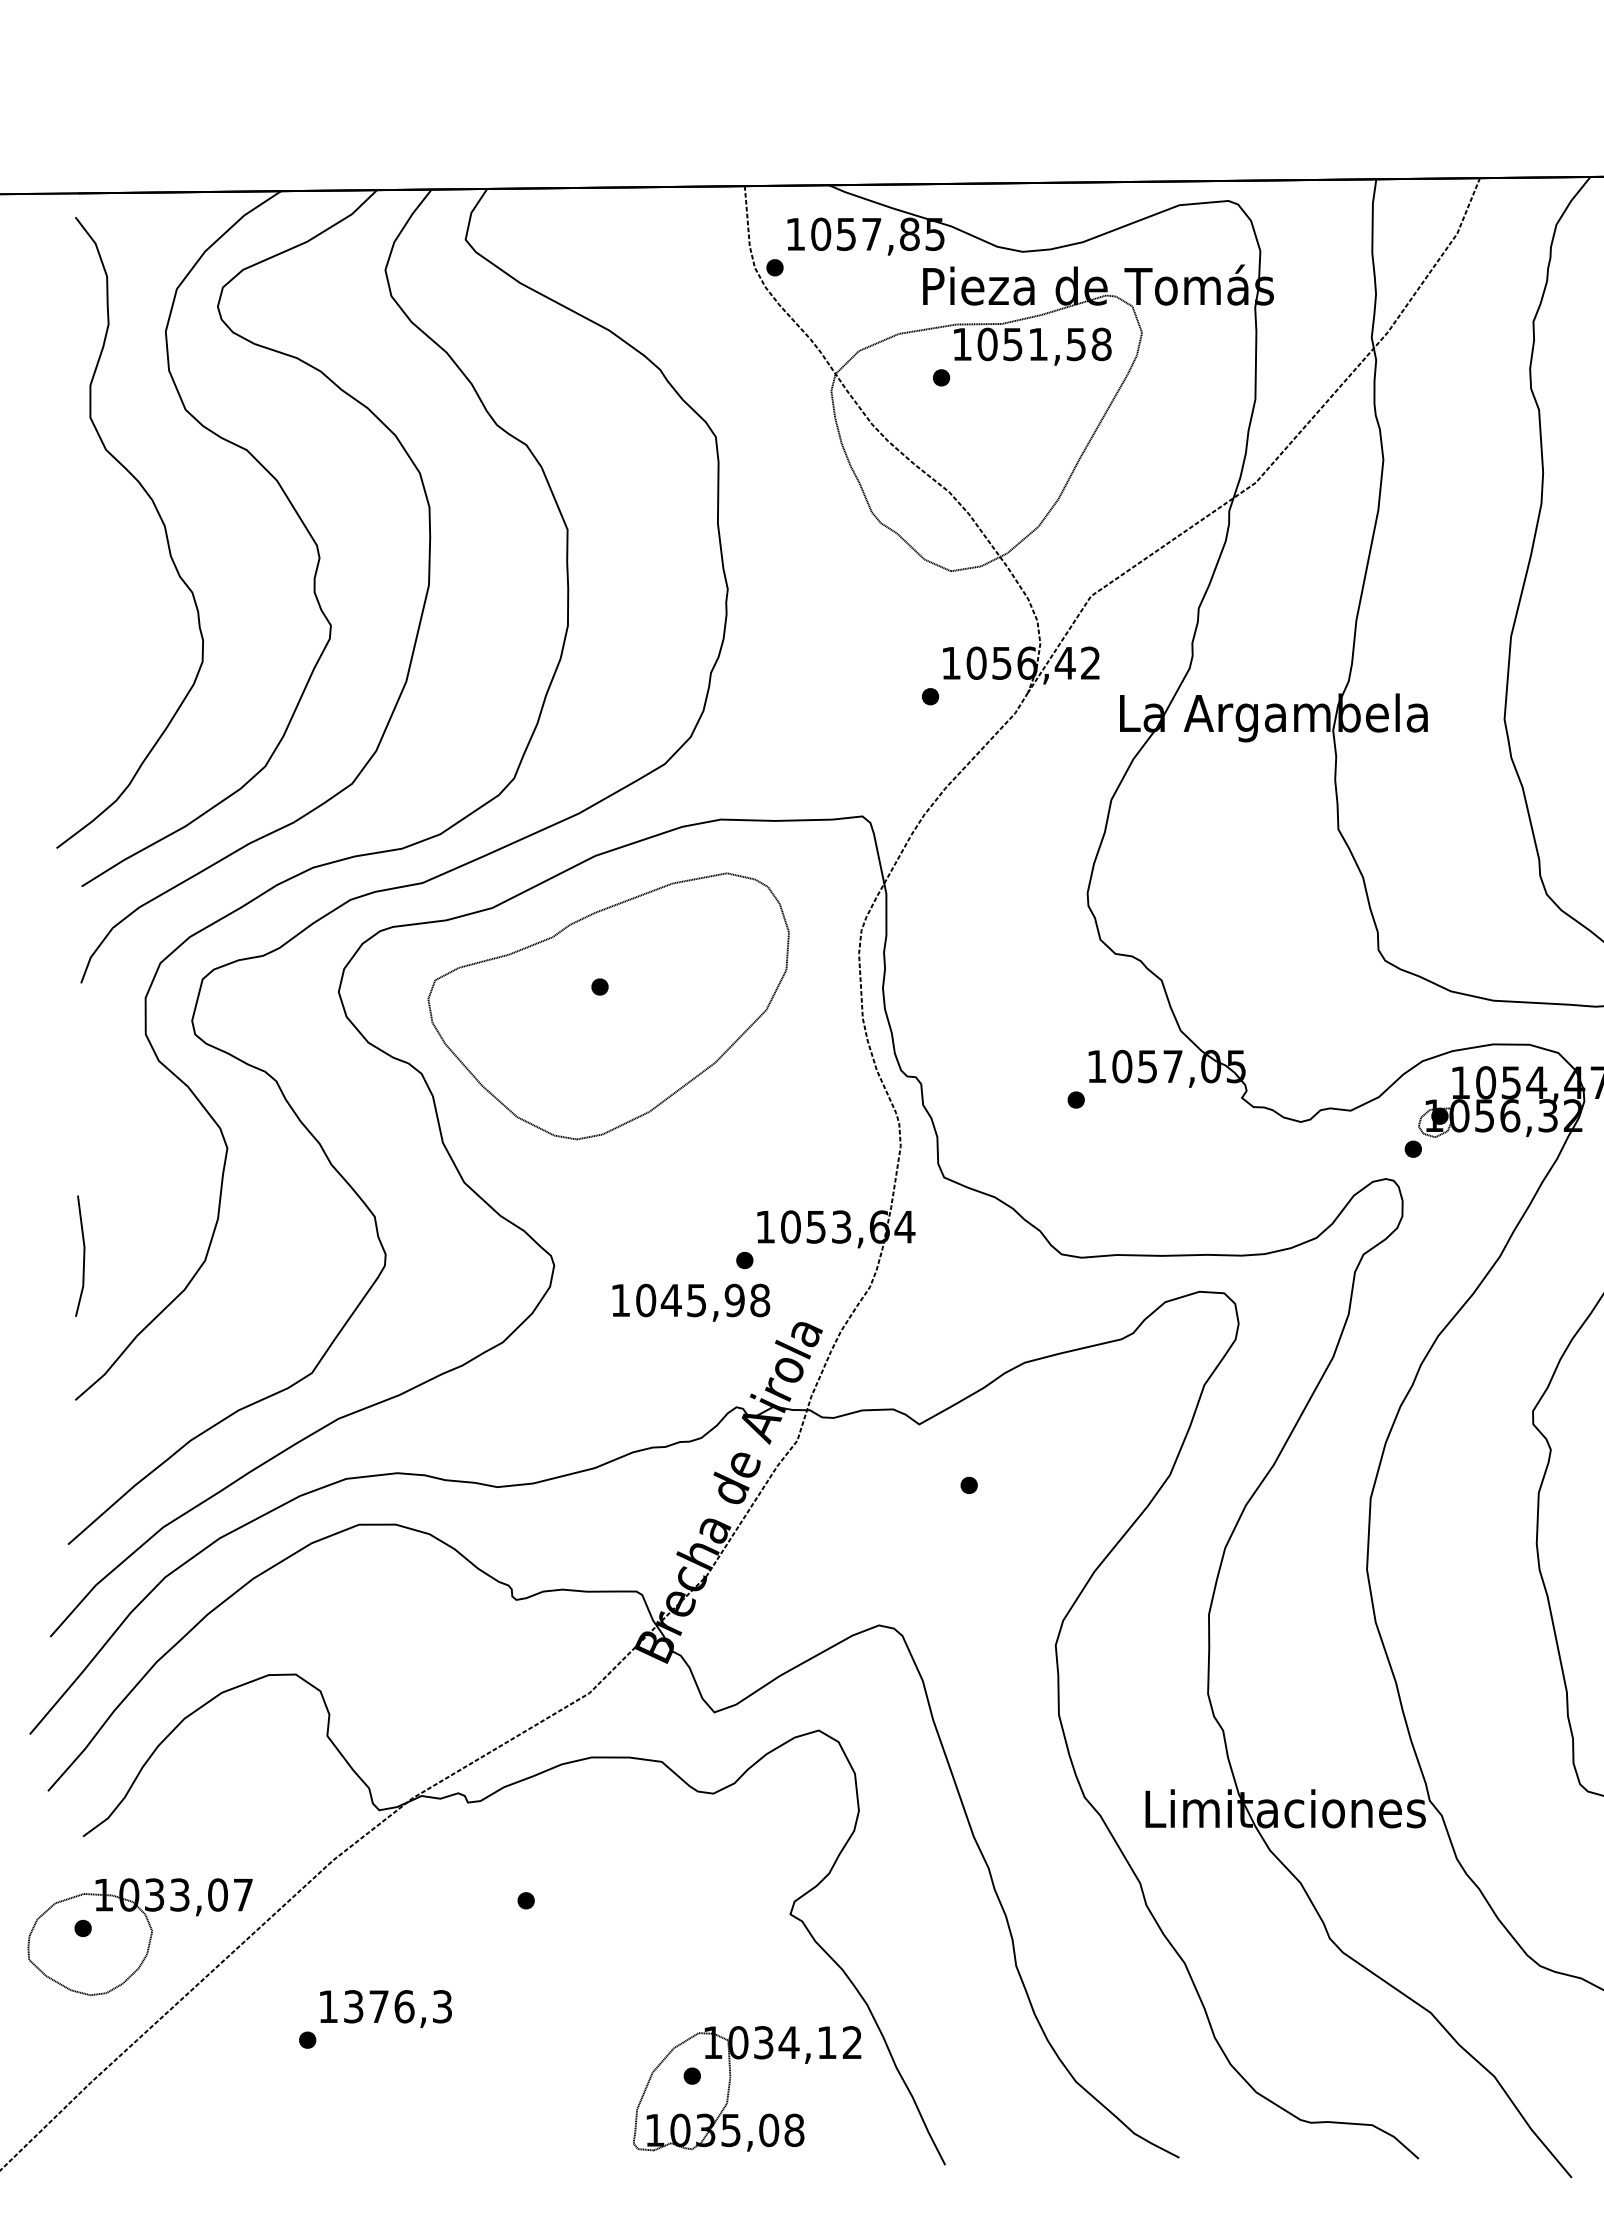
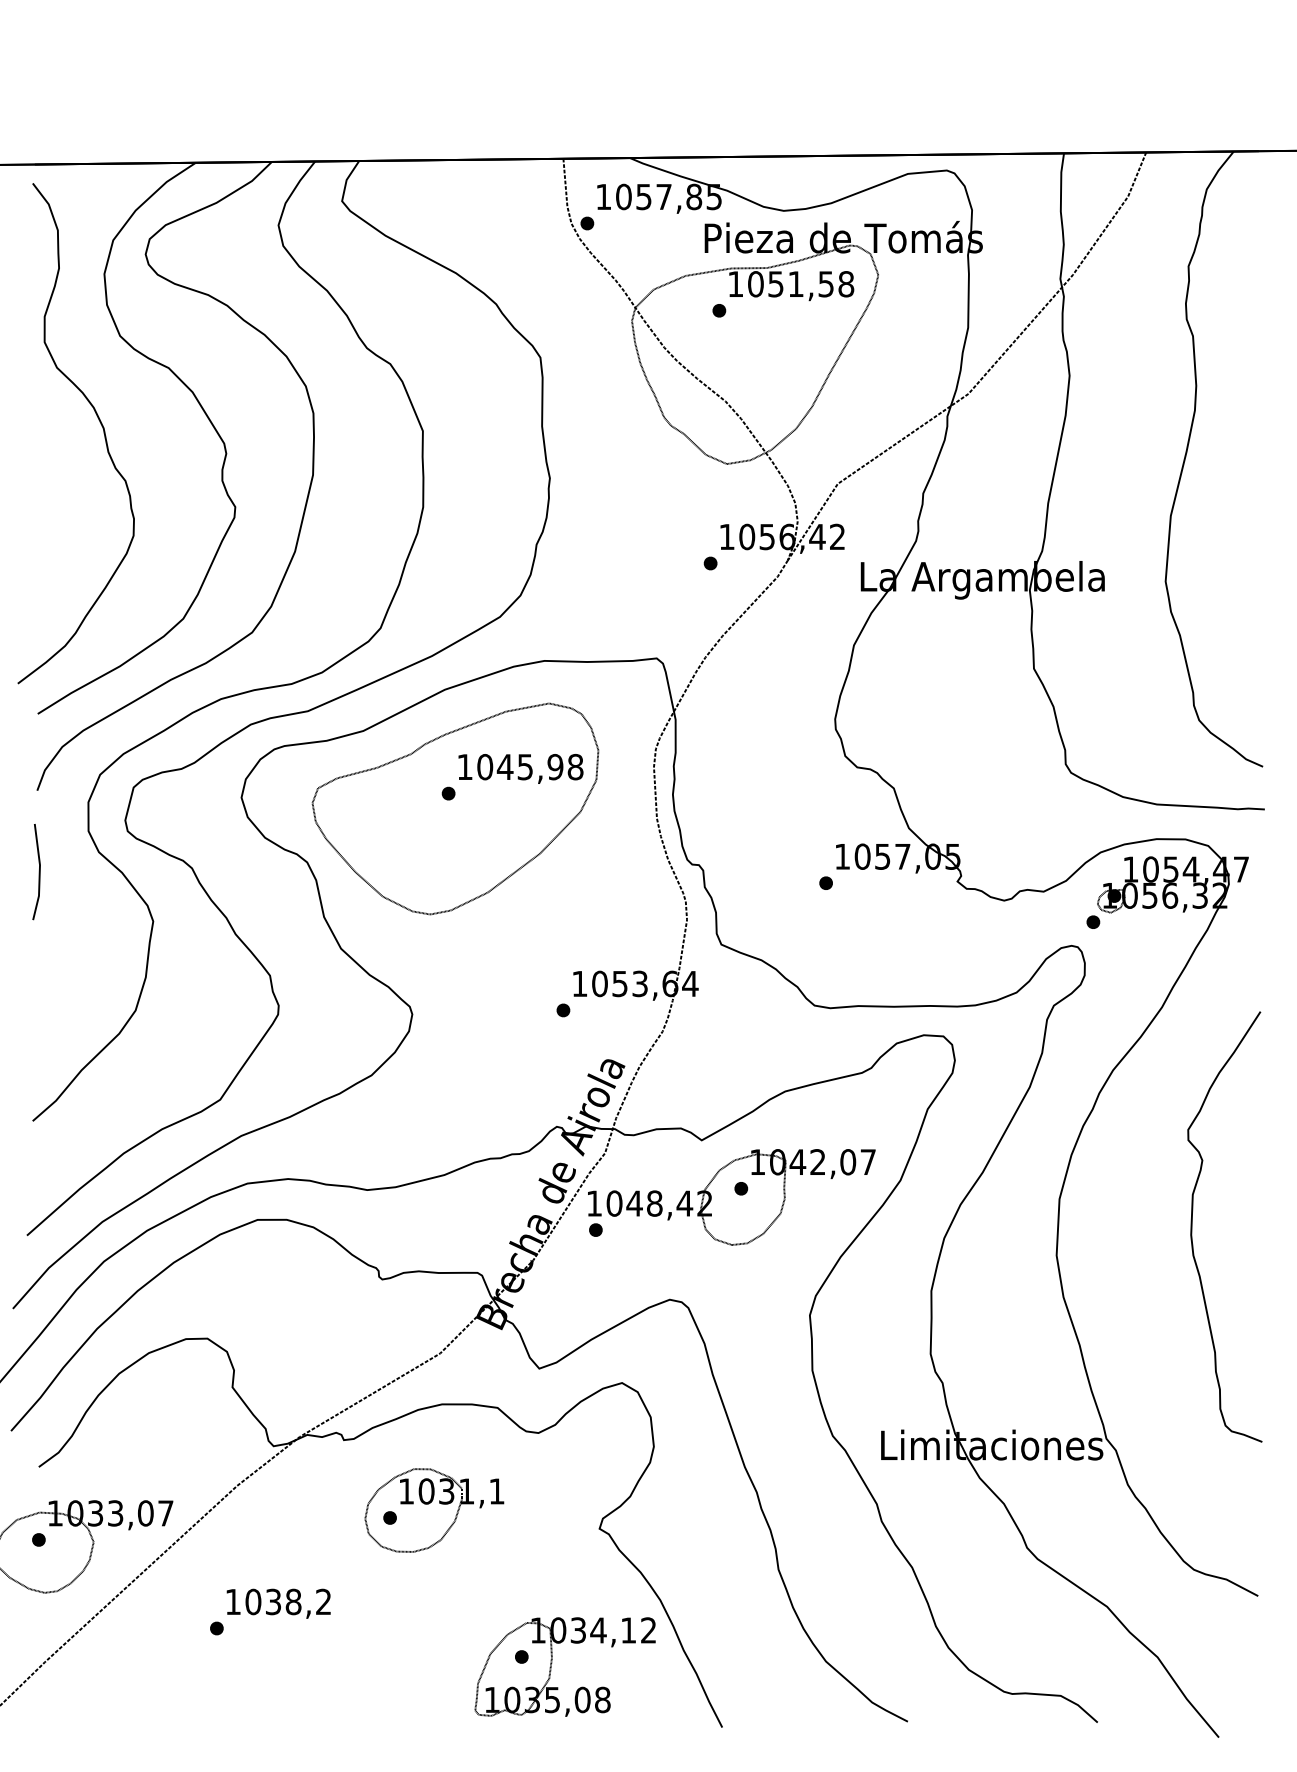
line: (82, 1256) -> (38, 872), moved
text: (690, 1302) -> (520, 768), moved
part: (956, 1496) -> (731, 1197), added
part: (577, 1882) -> (430, 1503), added
text: (398, 2006) -> (288, 1601), 1376,3 -> 1038,2

